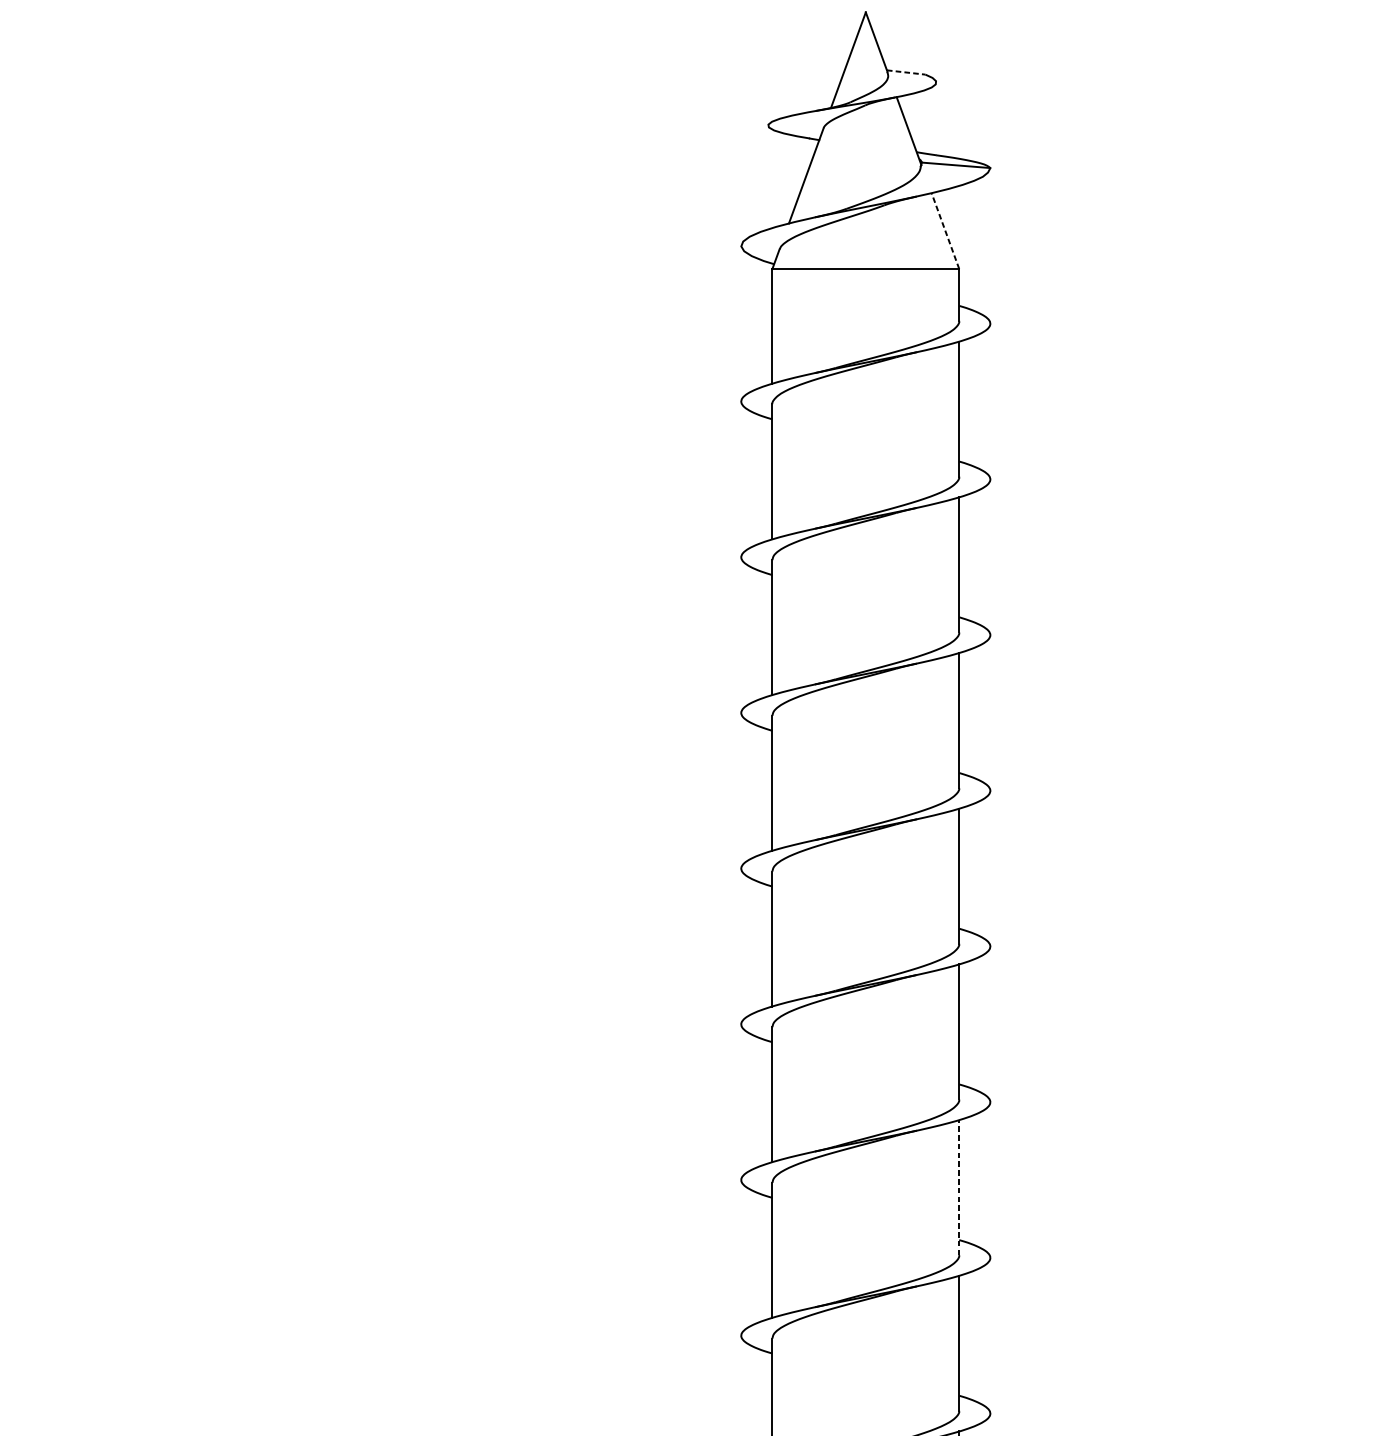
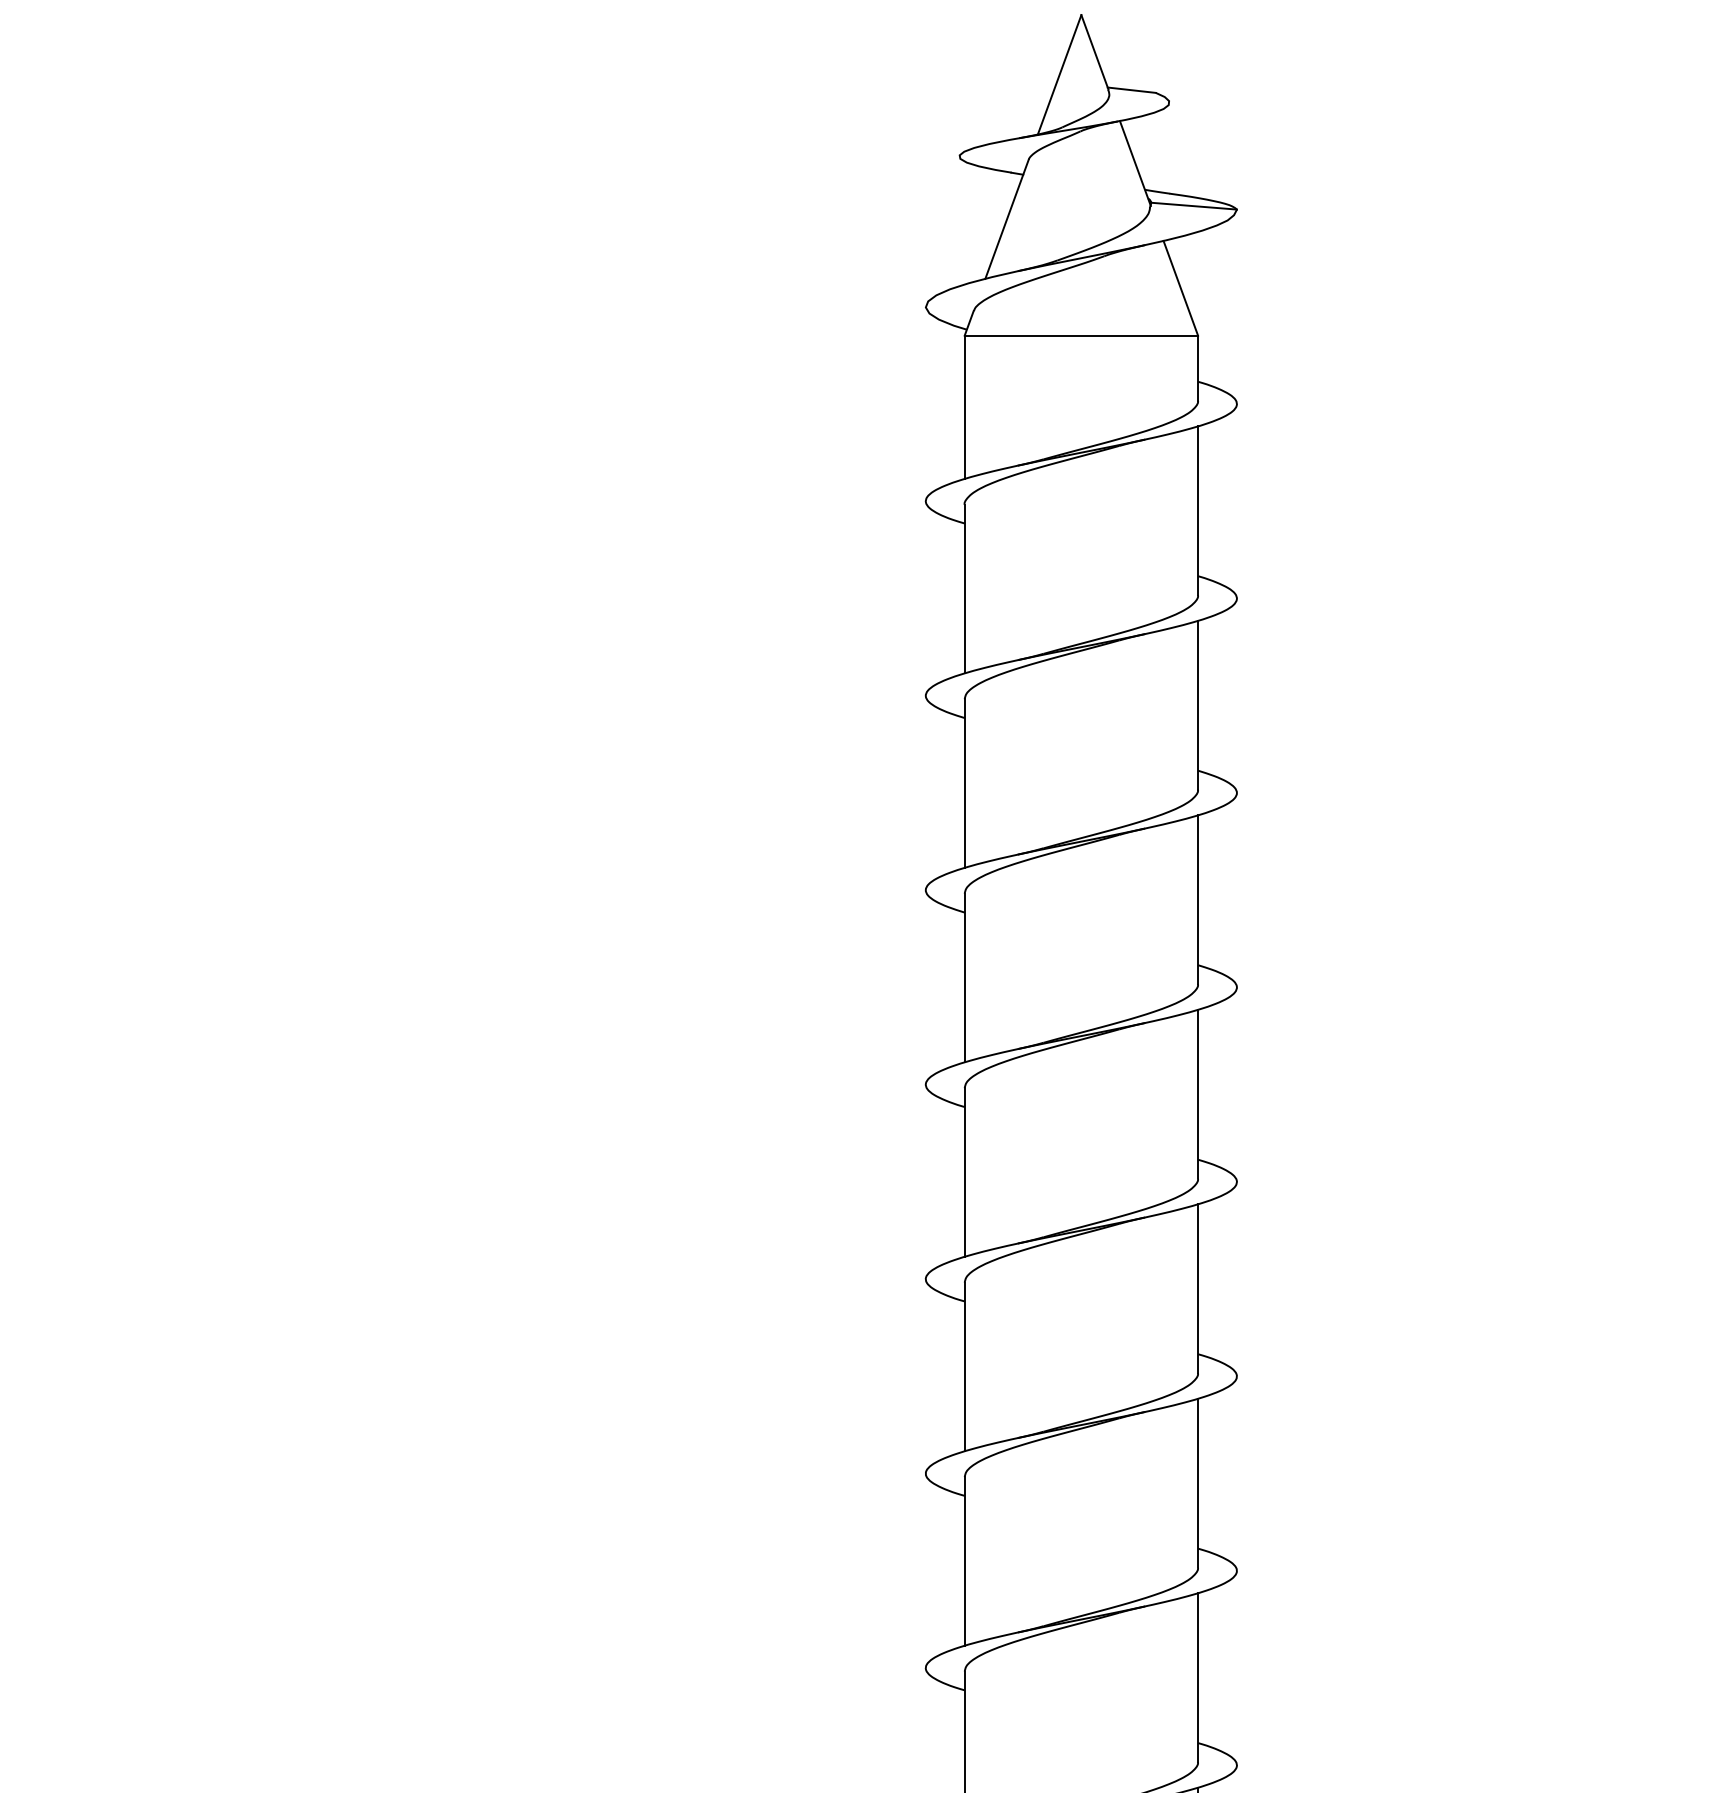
line: (906, 72) -> (1132, 90), dashed -> solid
line: (945, 230) -> (1180, 287), dashed -> solid
line: (959, 1187) -> (1198, 1482), dashed -> solid

